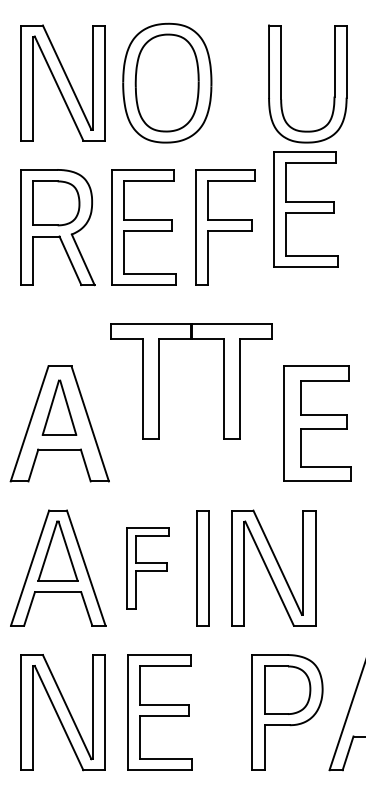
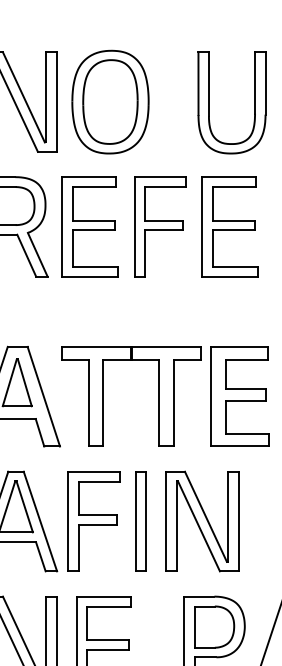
part: (305, 209) -> (229, 226), moved
part: (159, 381) -> (103, 396), moved
part: (147, 568) -> (93, 521), size x1.43

